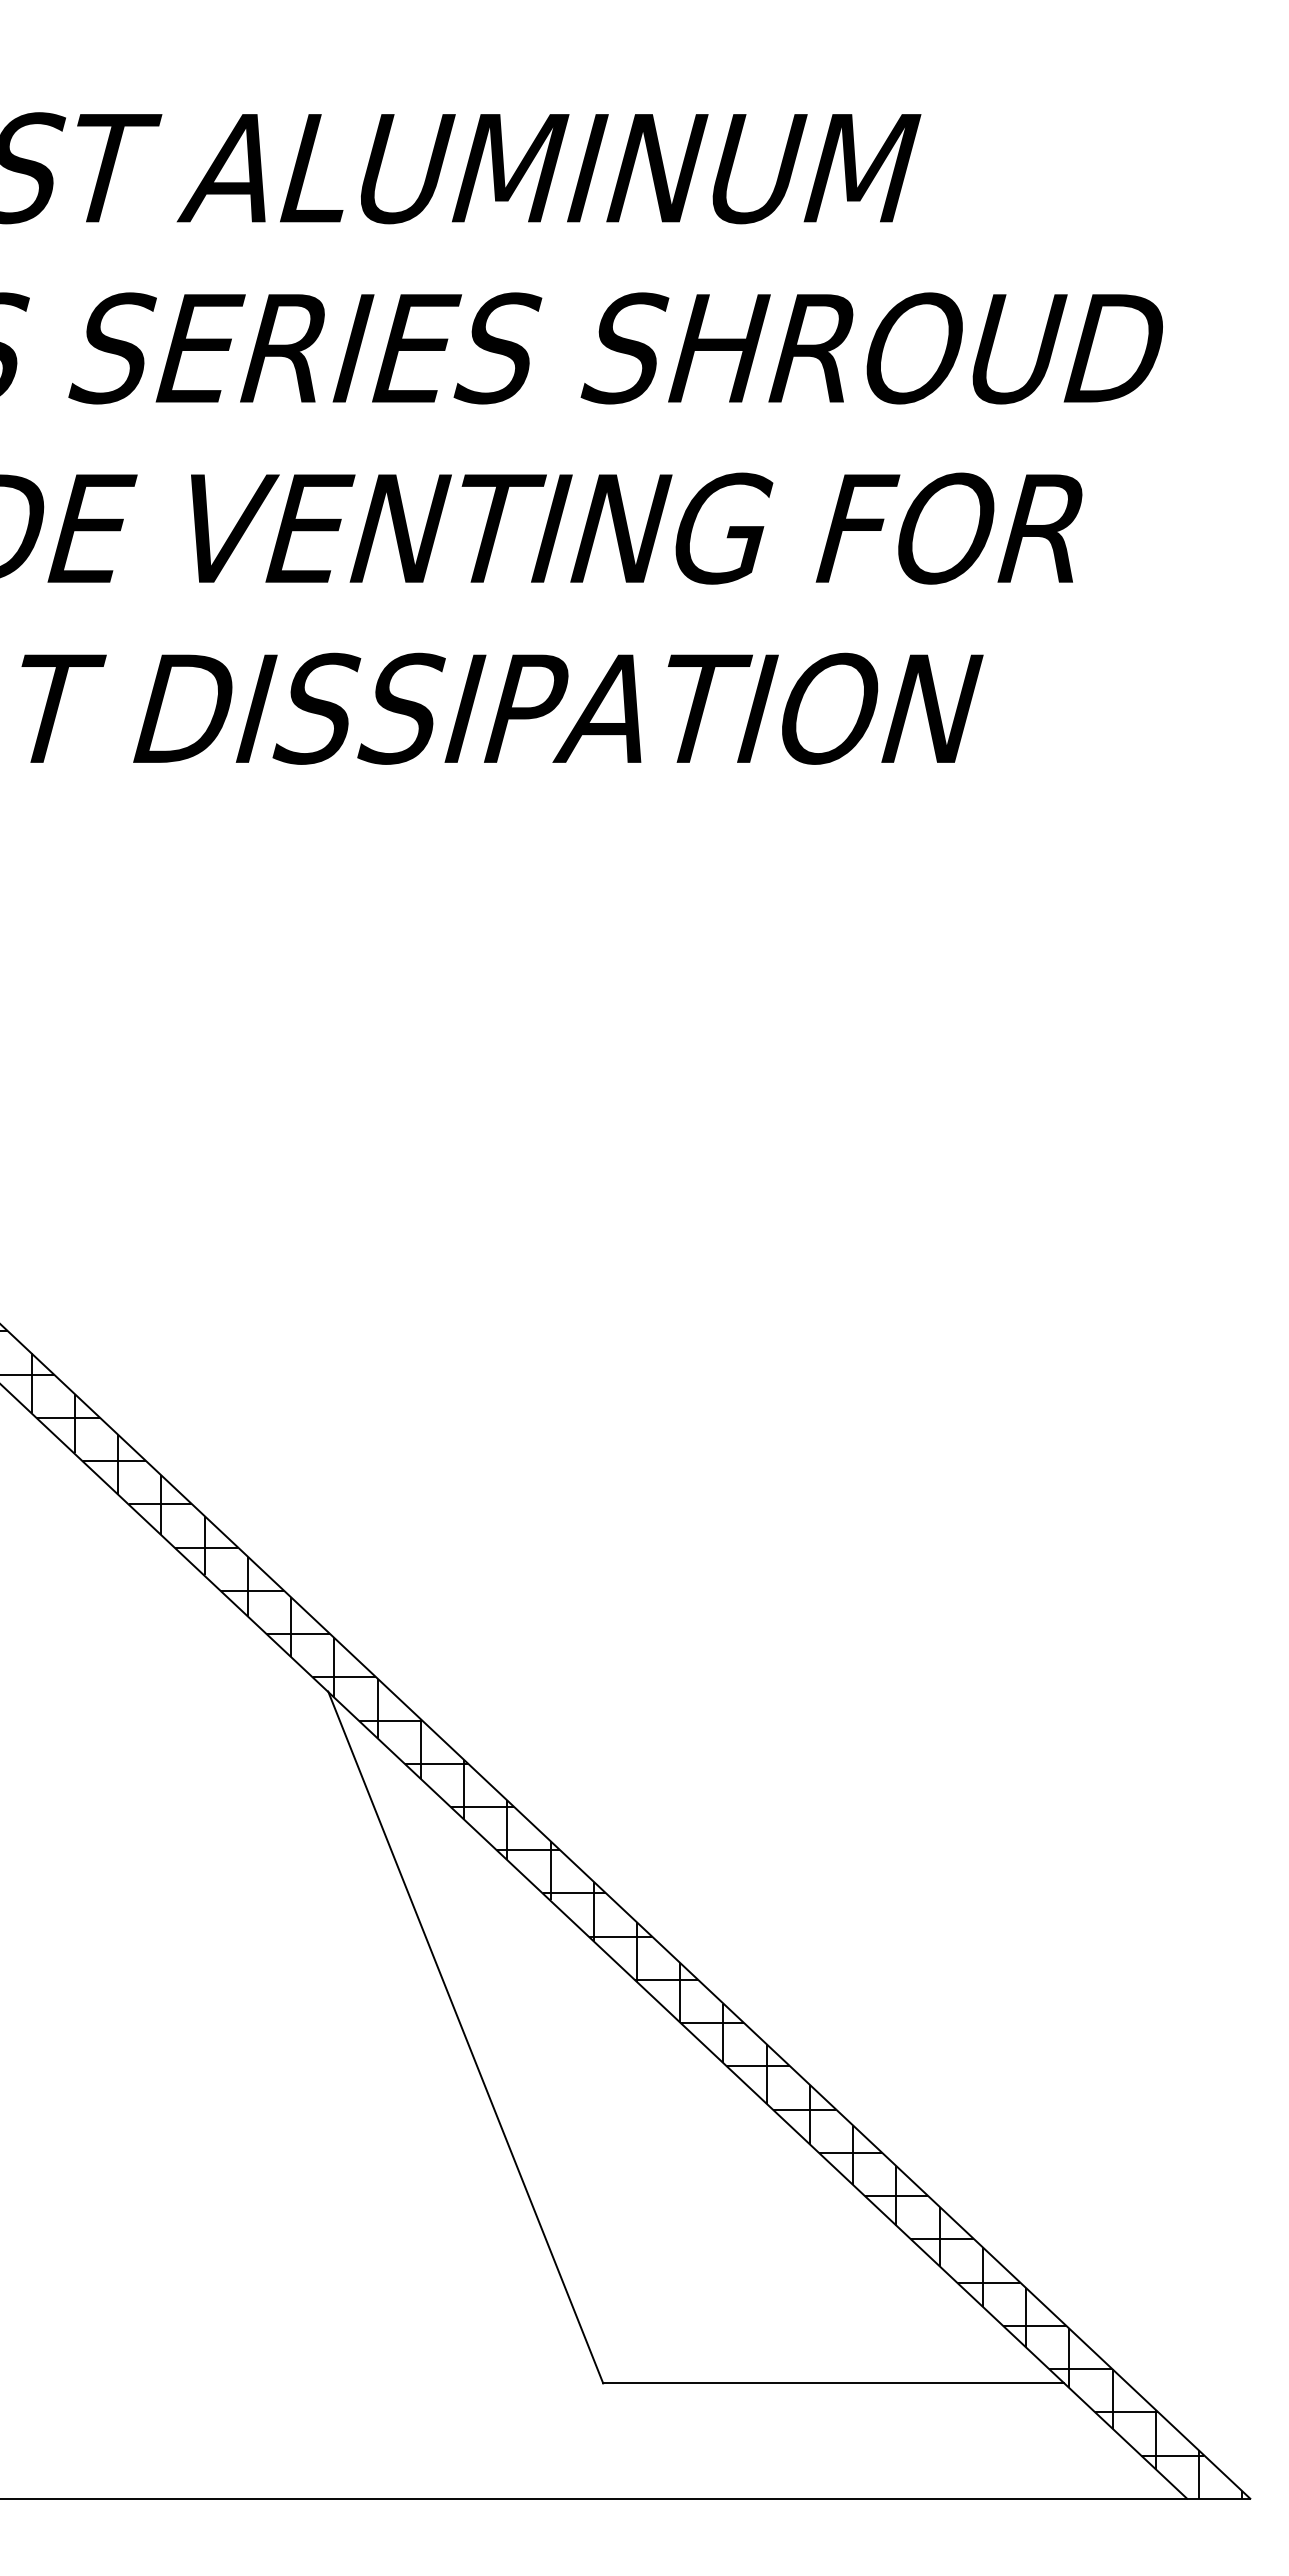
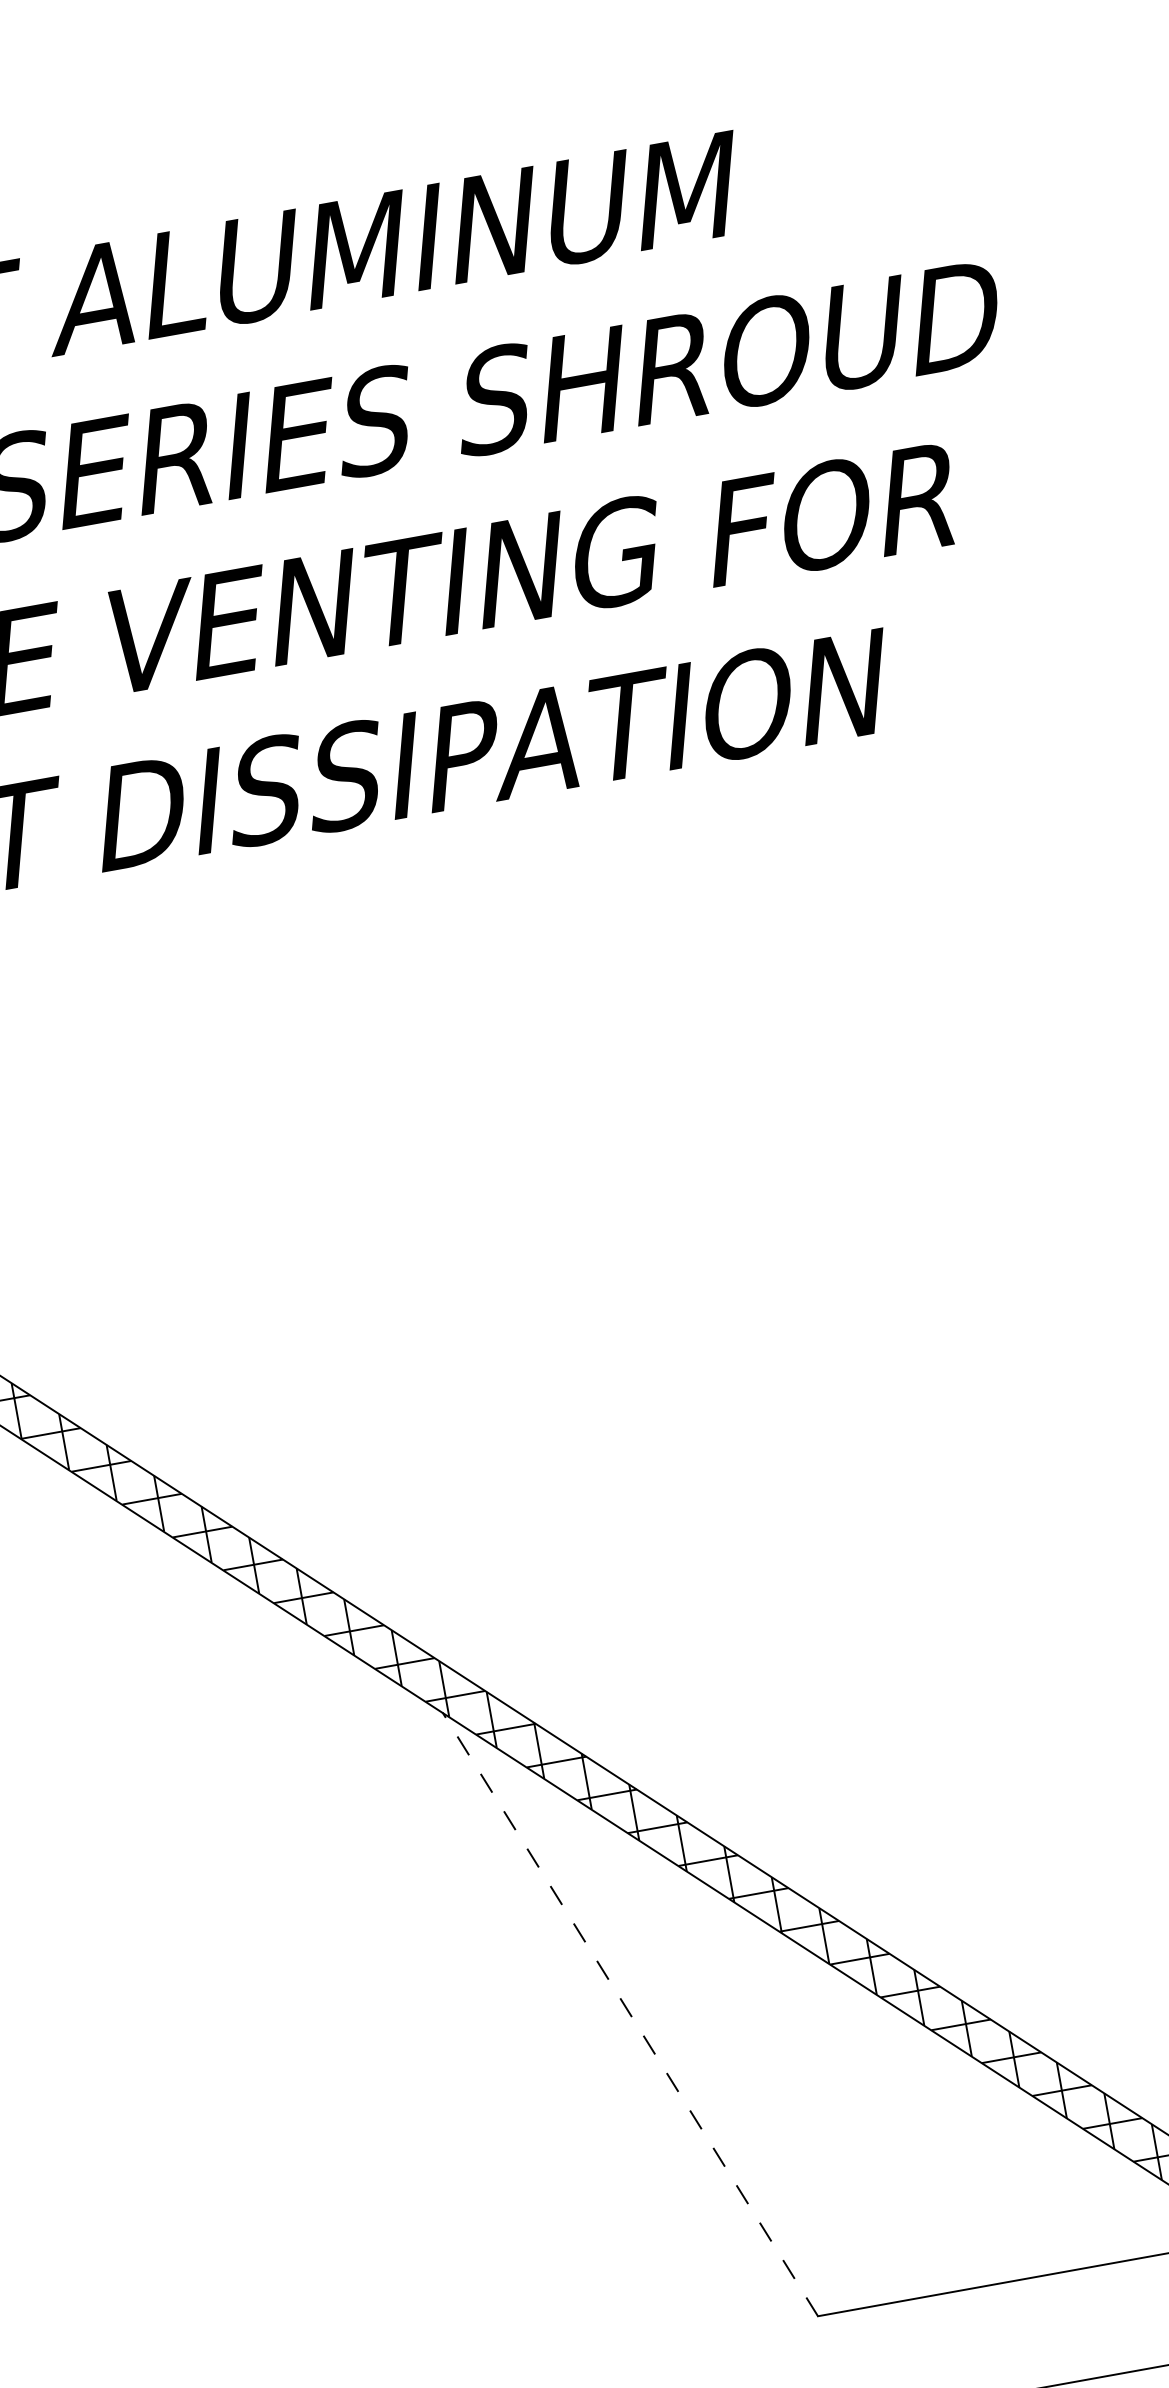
line: (465, 2037) -> (630, 2014), solid -> dashed

